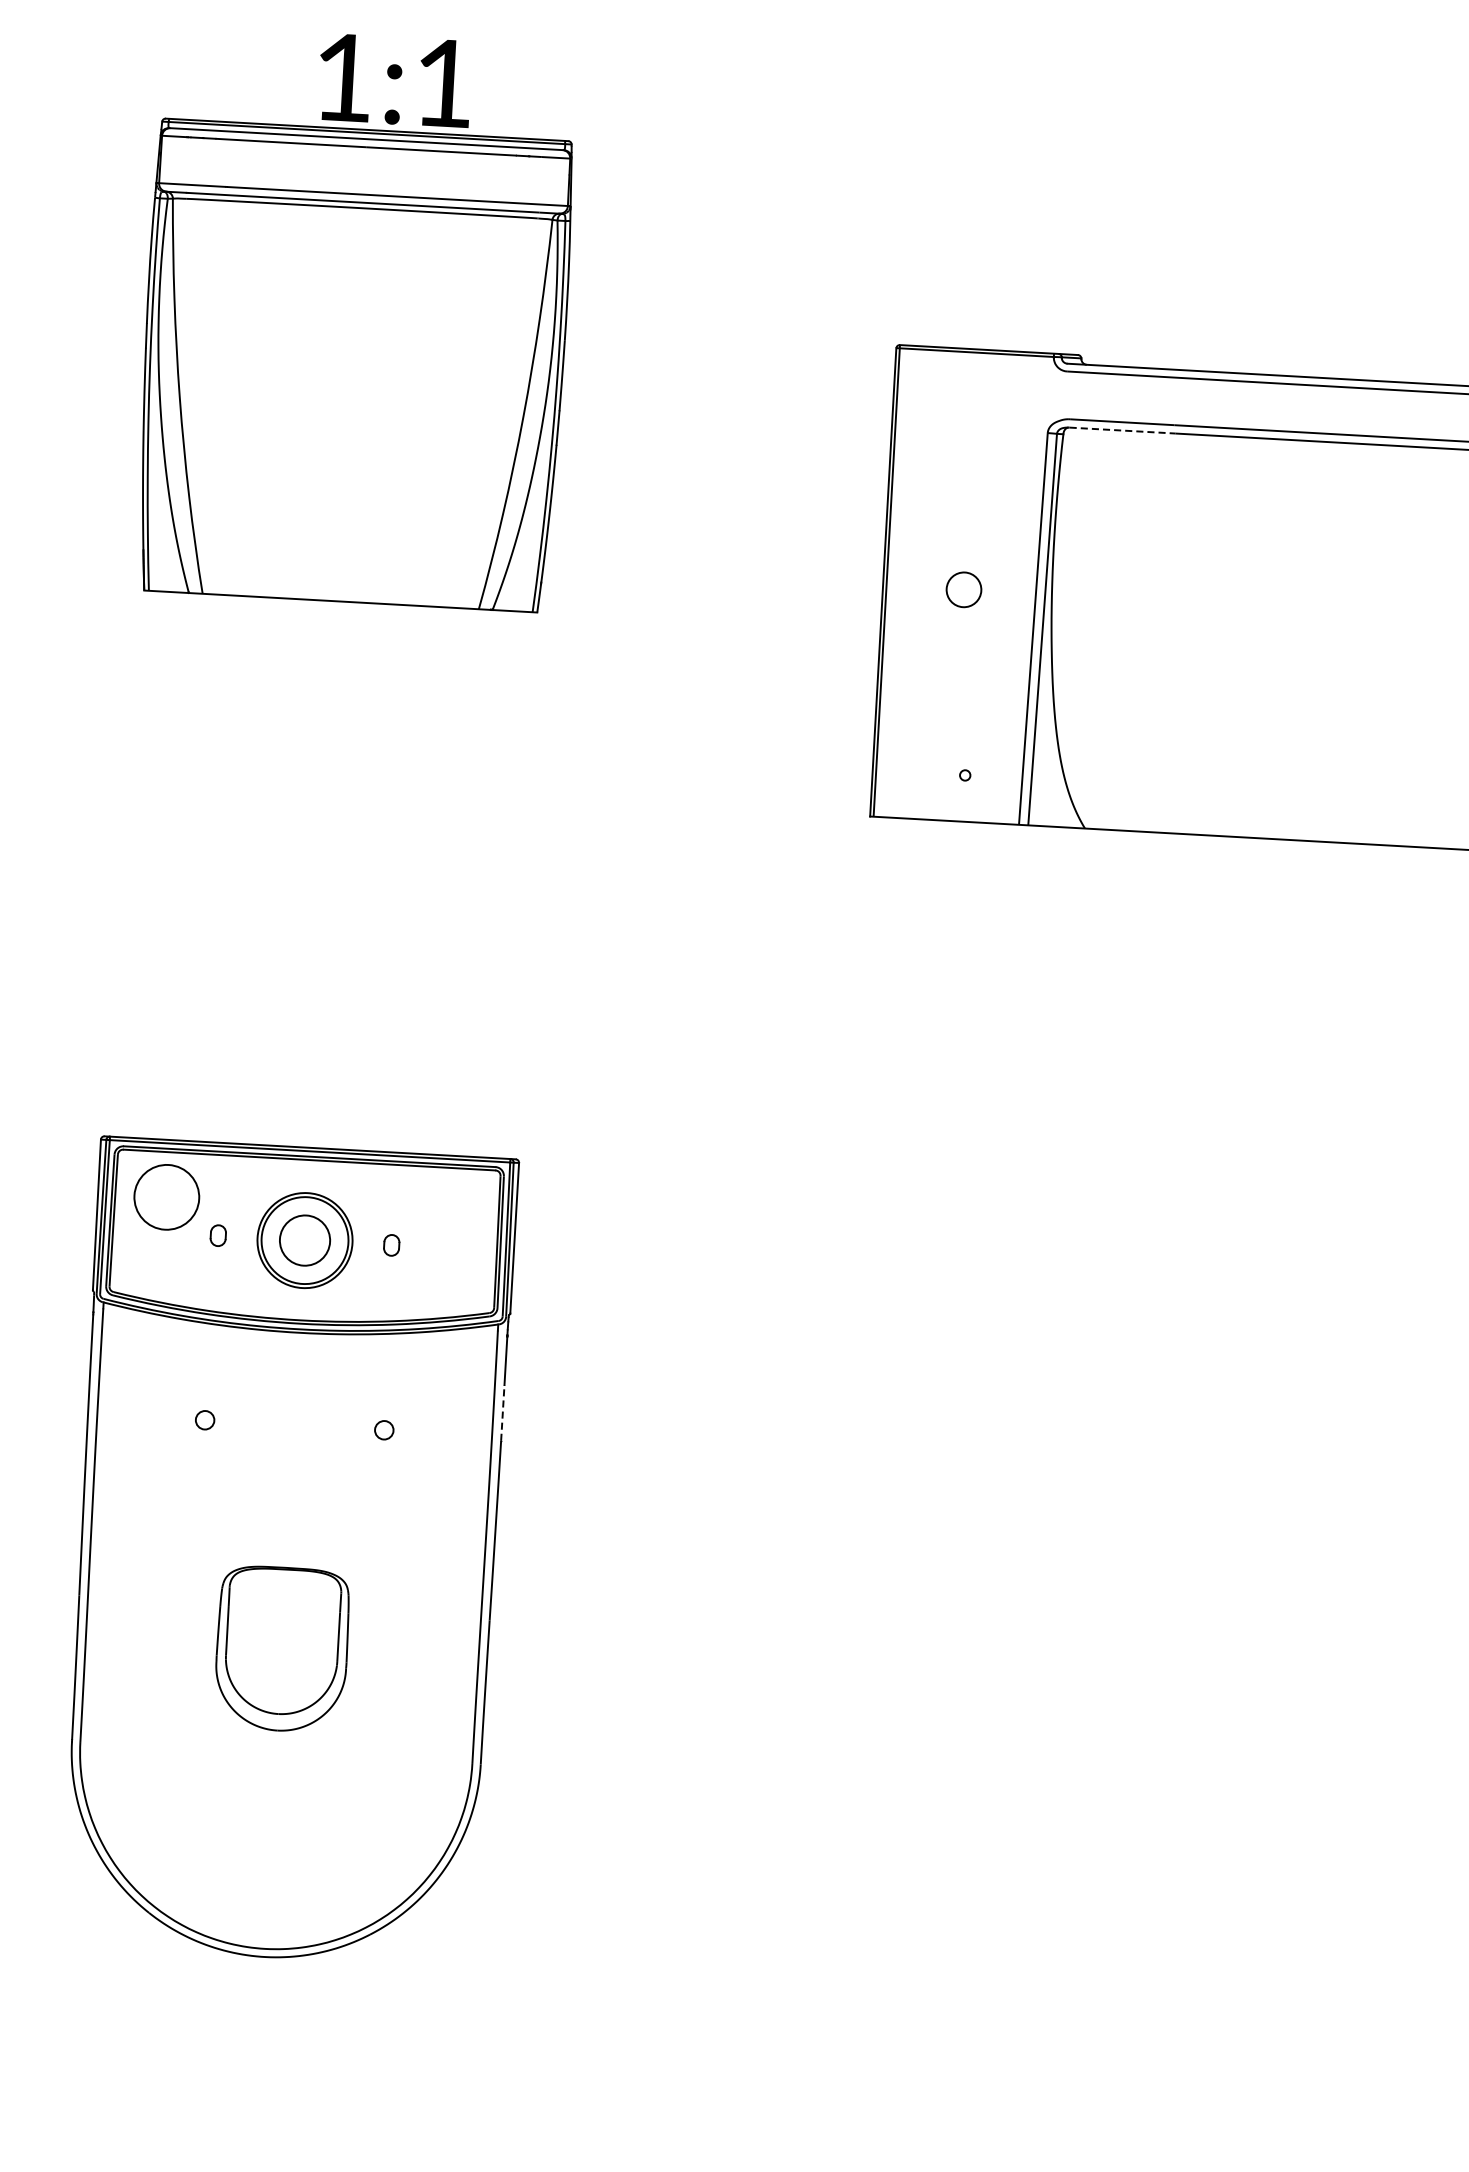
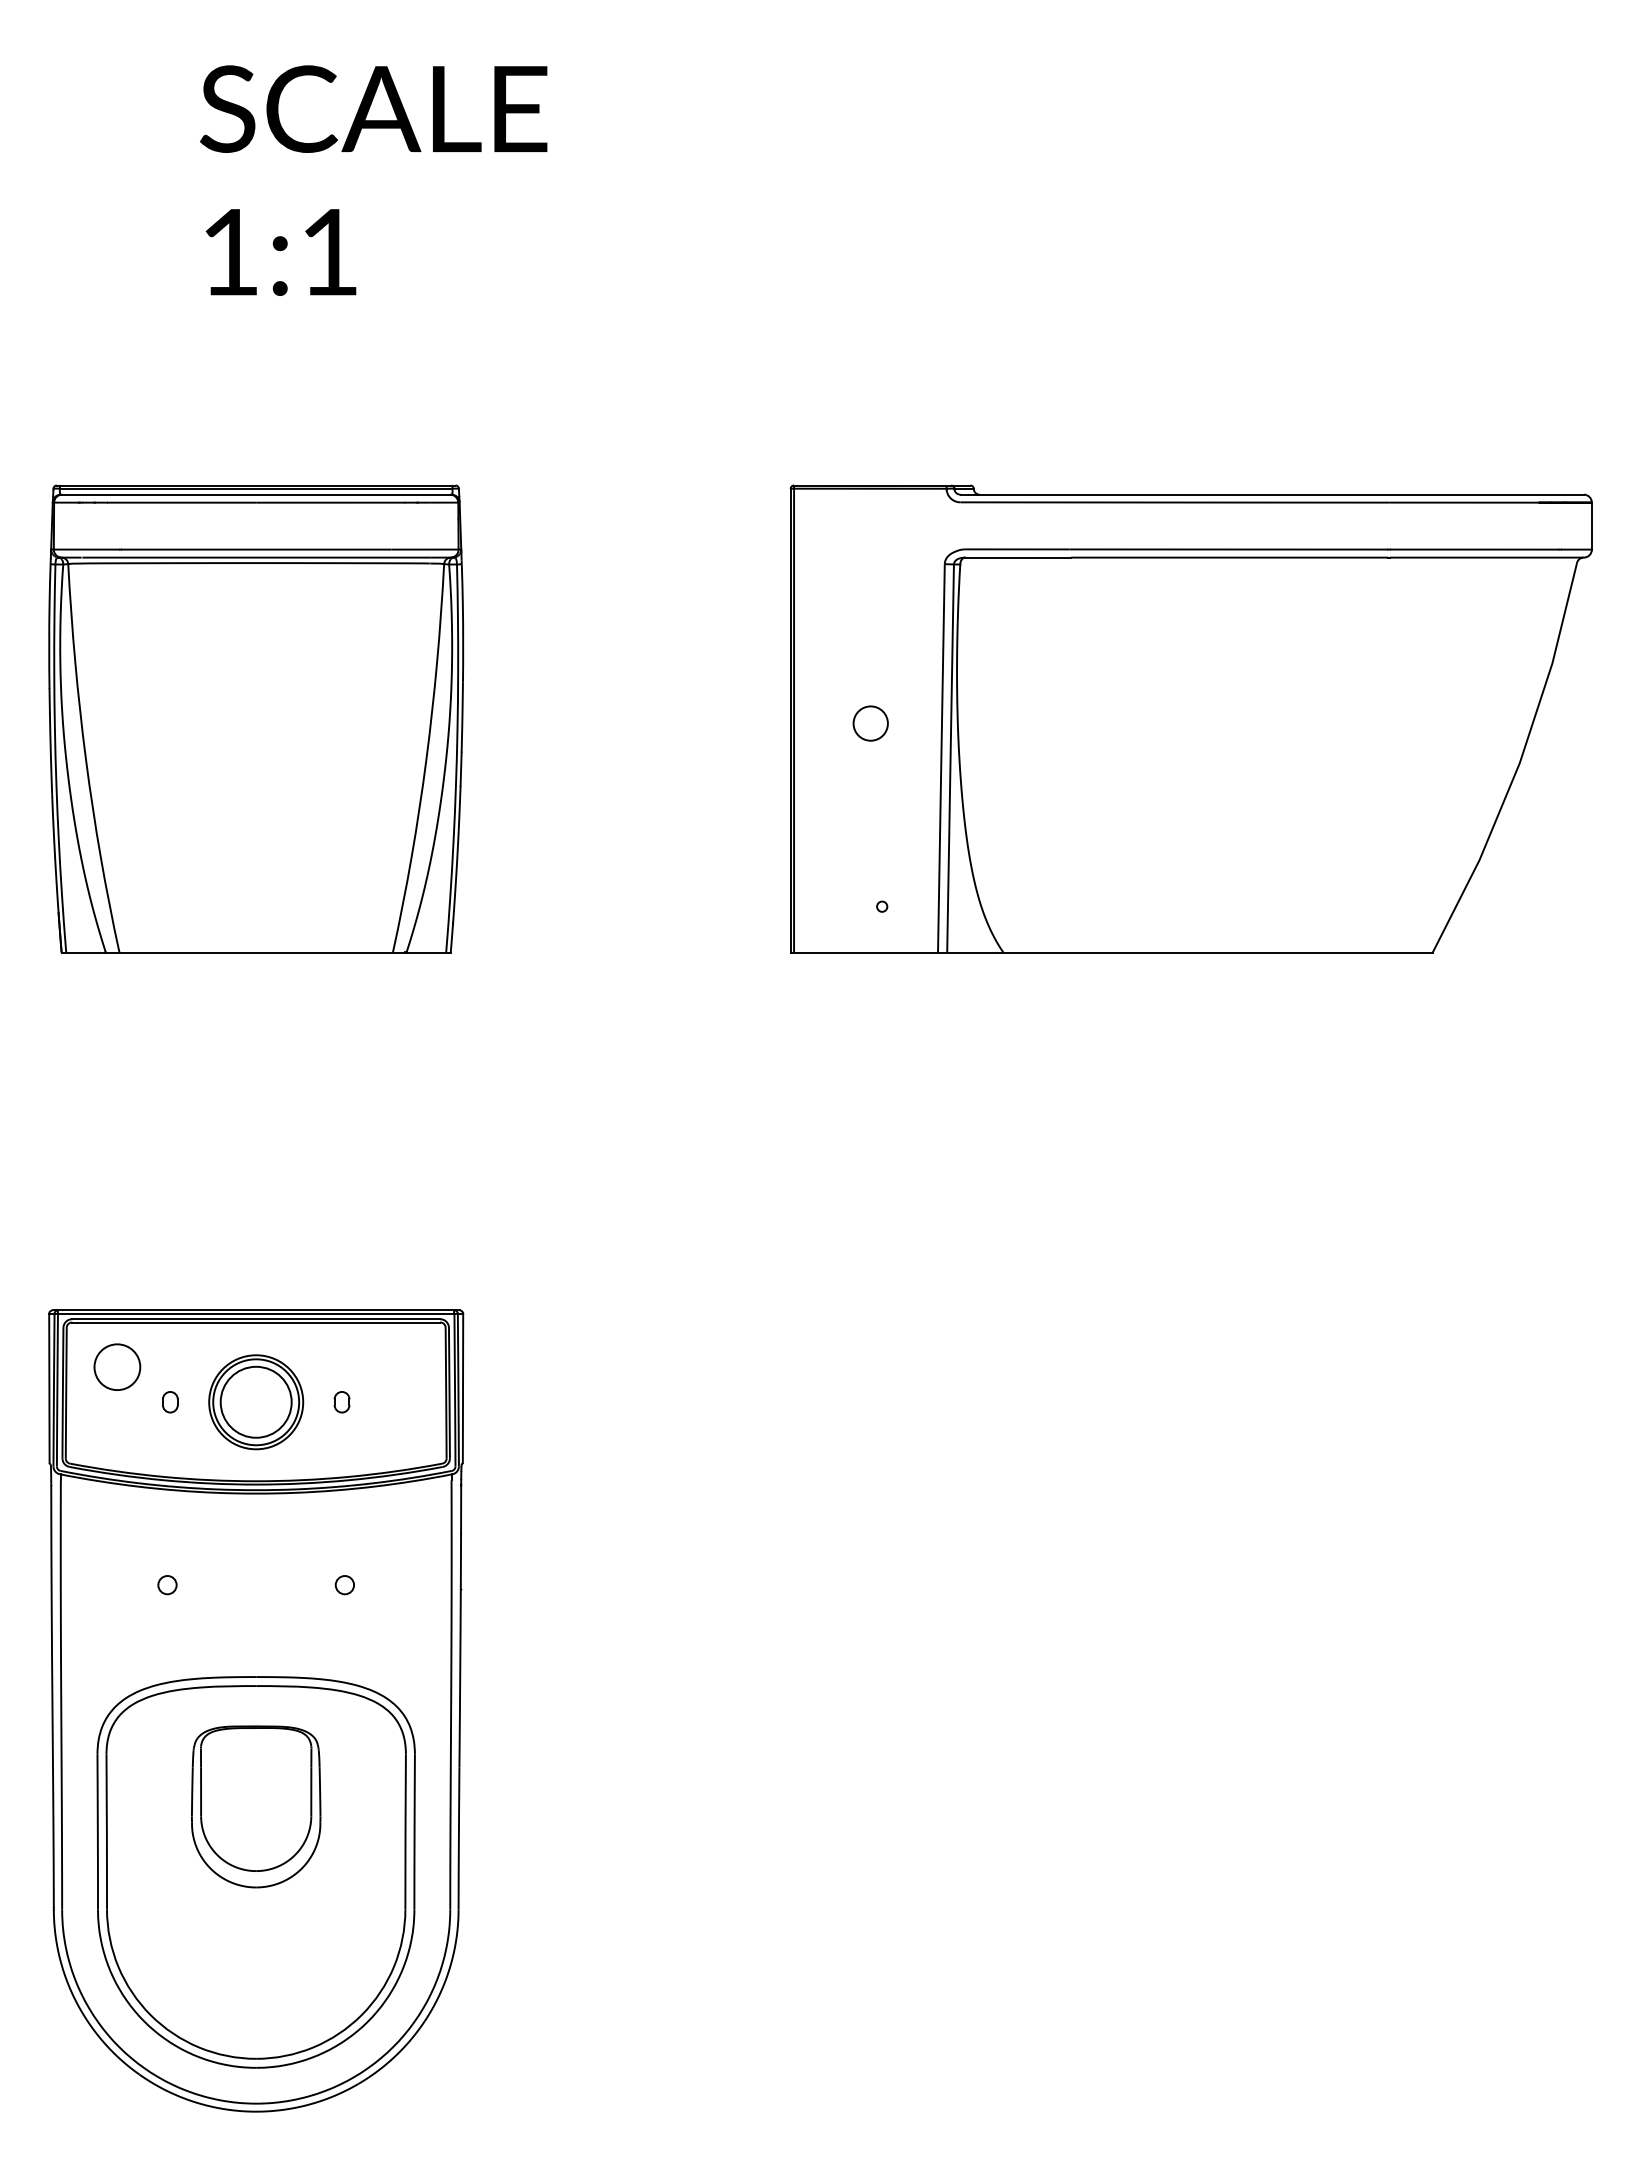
part: (354, 365) -> (256, 718), moved
line: (1122, 430) -> (1018, 557), dashed -> solid
circle: (166, 1197) -> (117, 1367), size x0.71
circle: (304, 1239) -> (255, 1401), size x1.43
line: (502, 1412) -> (460, 1561), dashed -> solid
part: (277, 1715) -> (255, 1872), added

